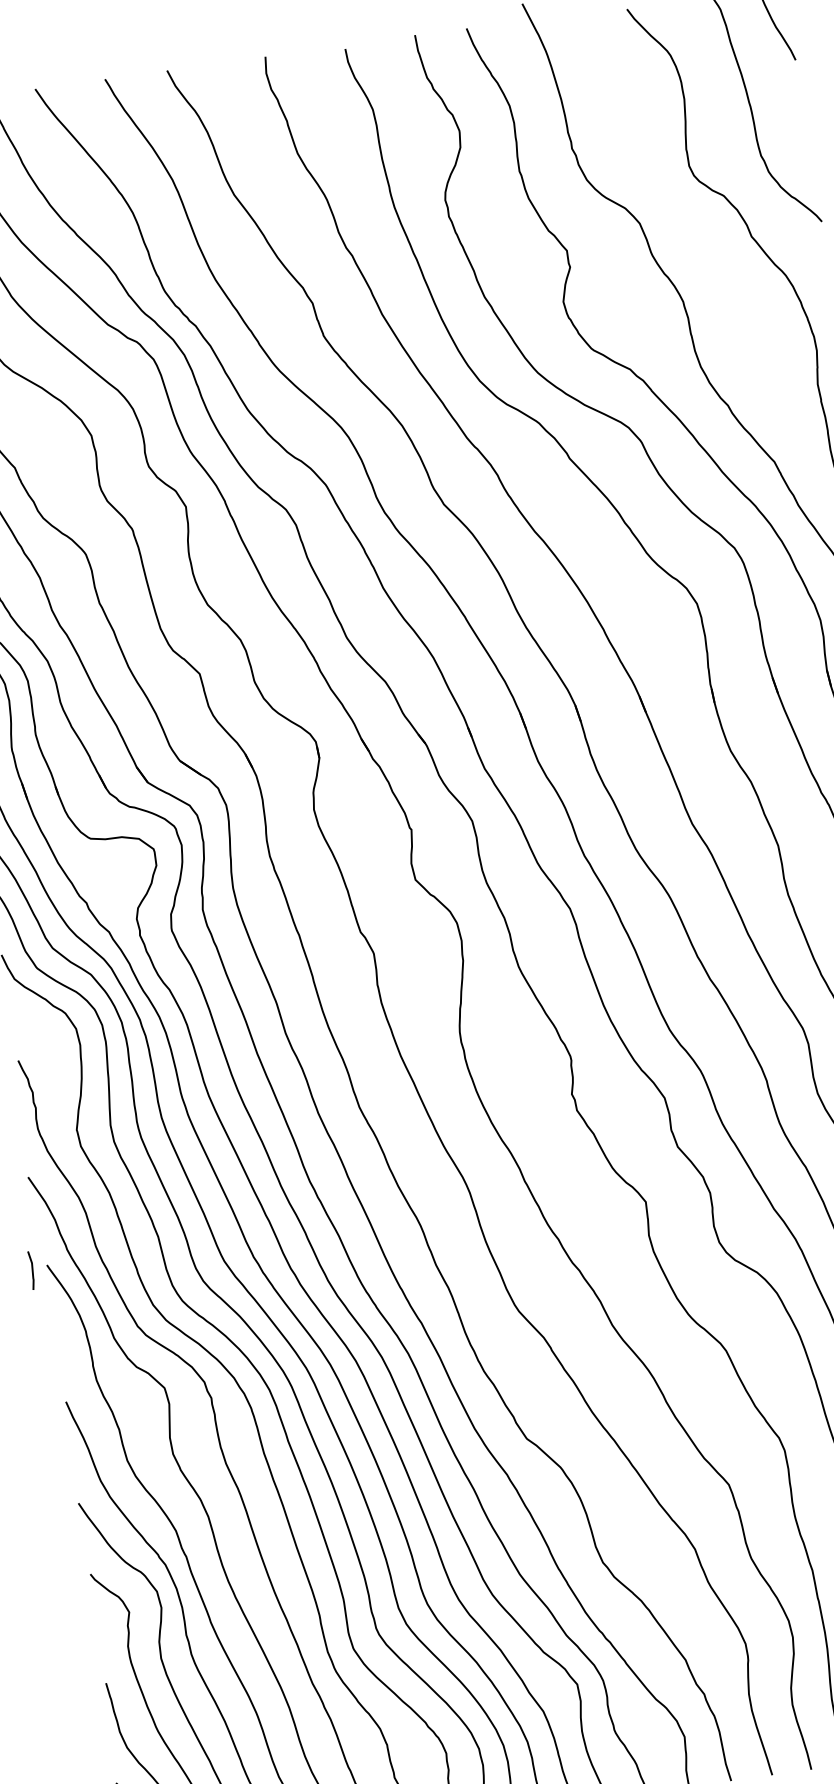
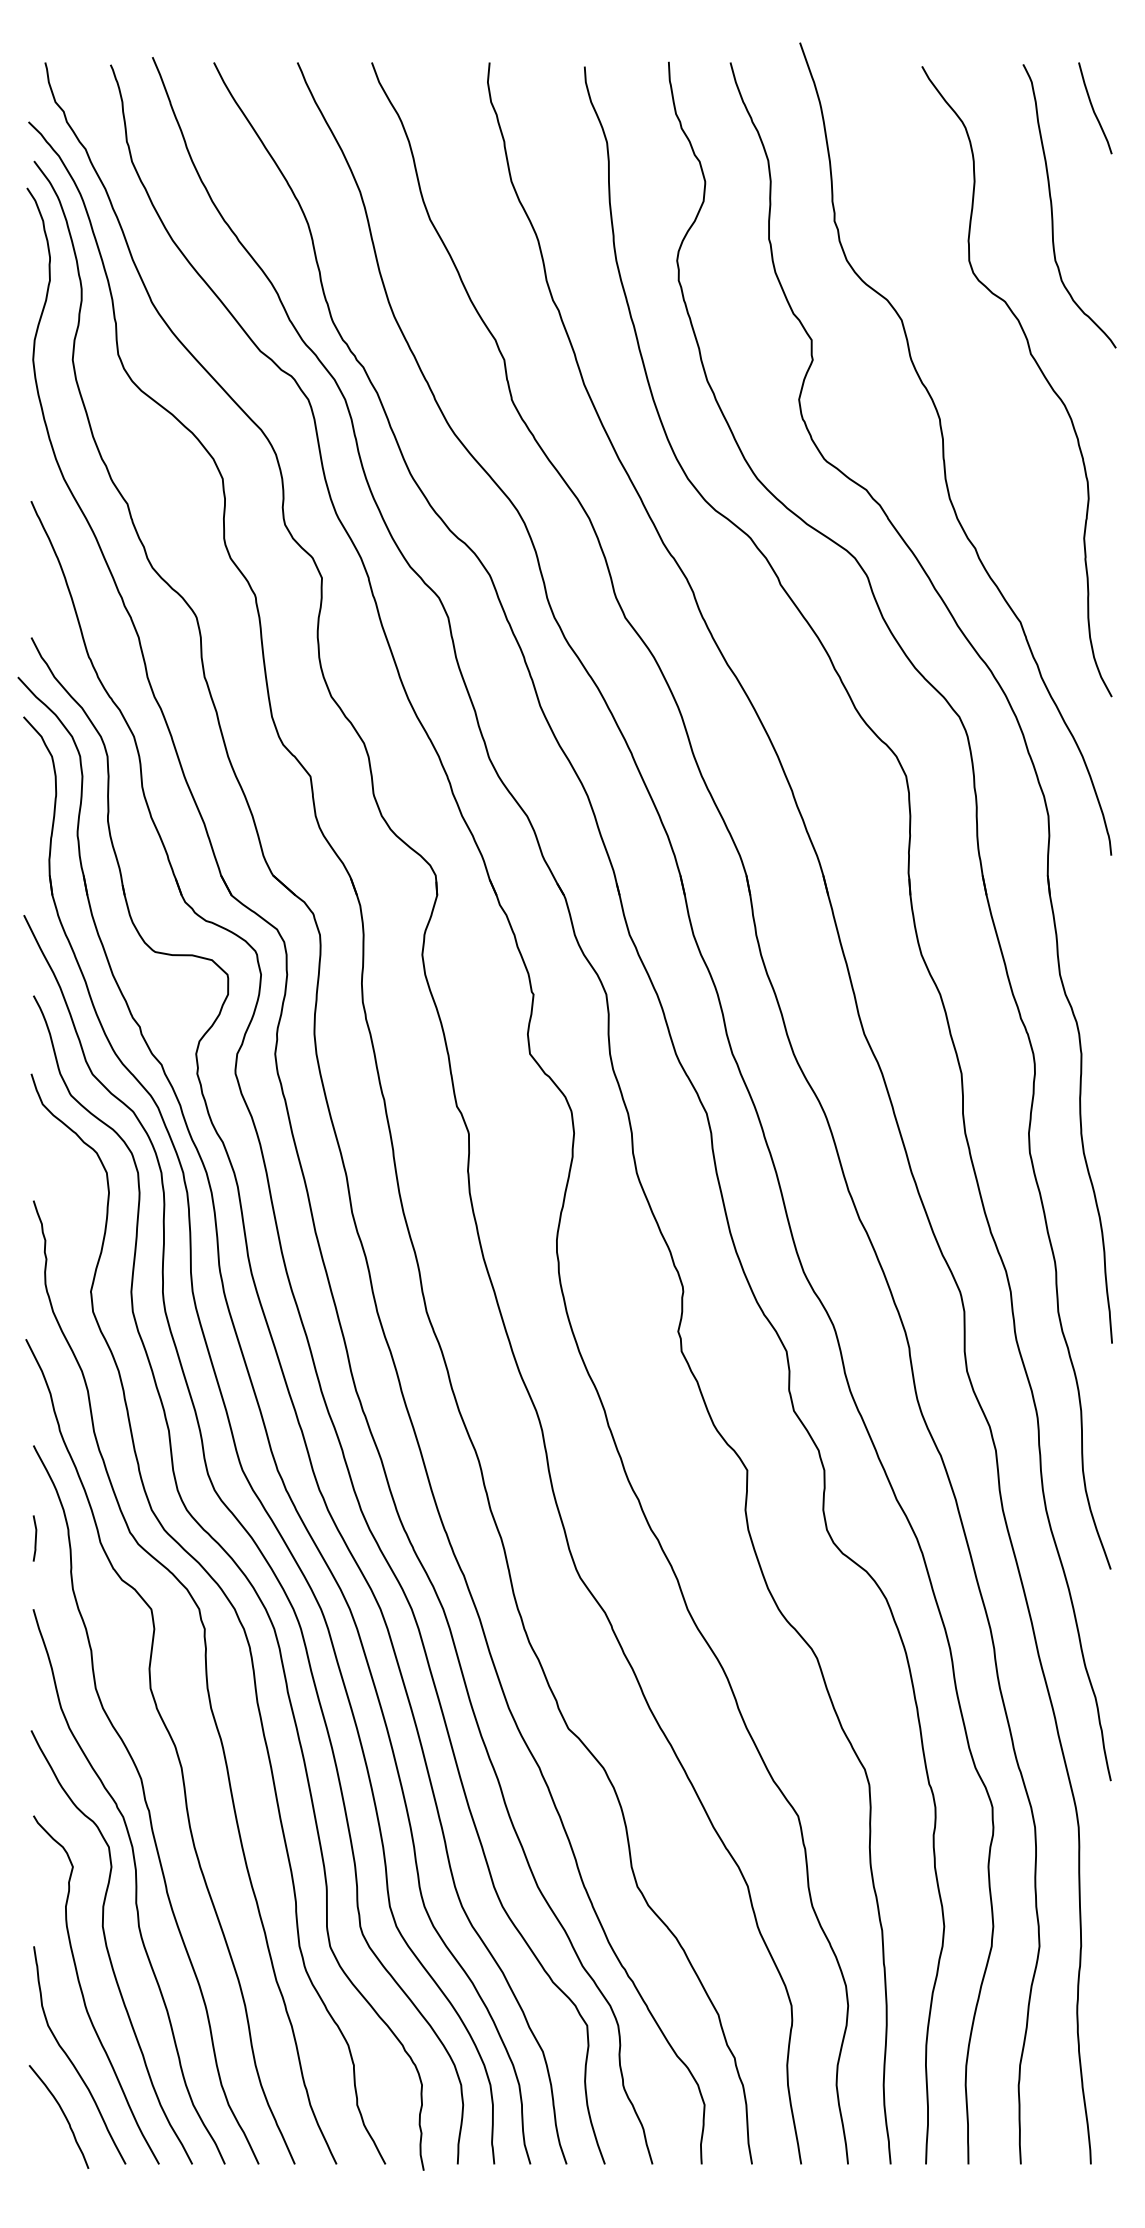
line: (32, 1270) -> (35, 1538), moved

